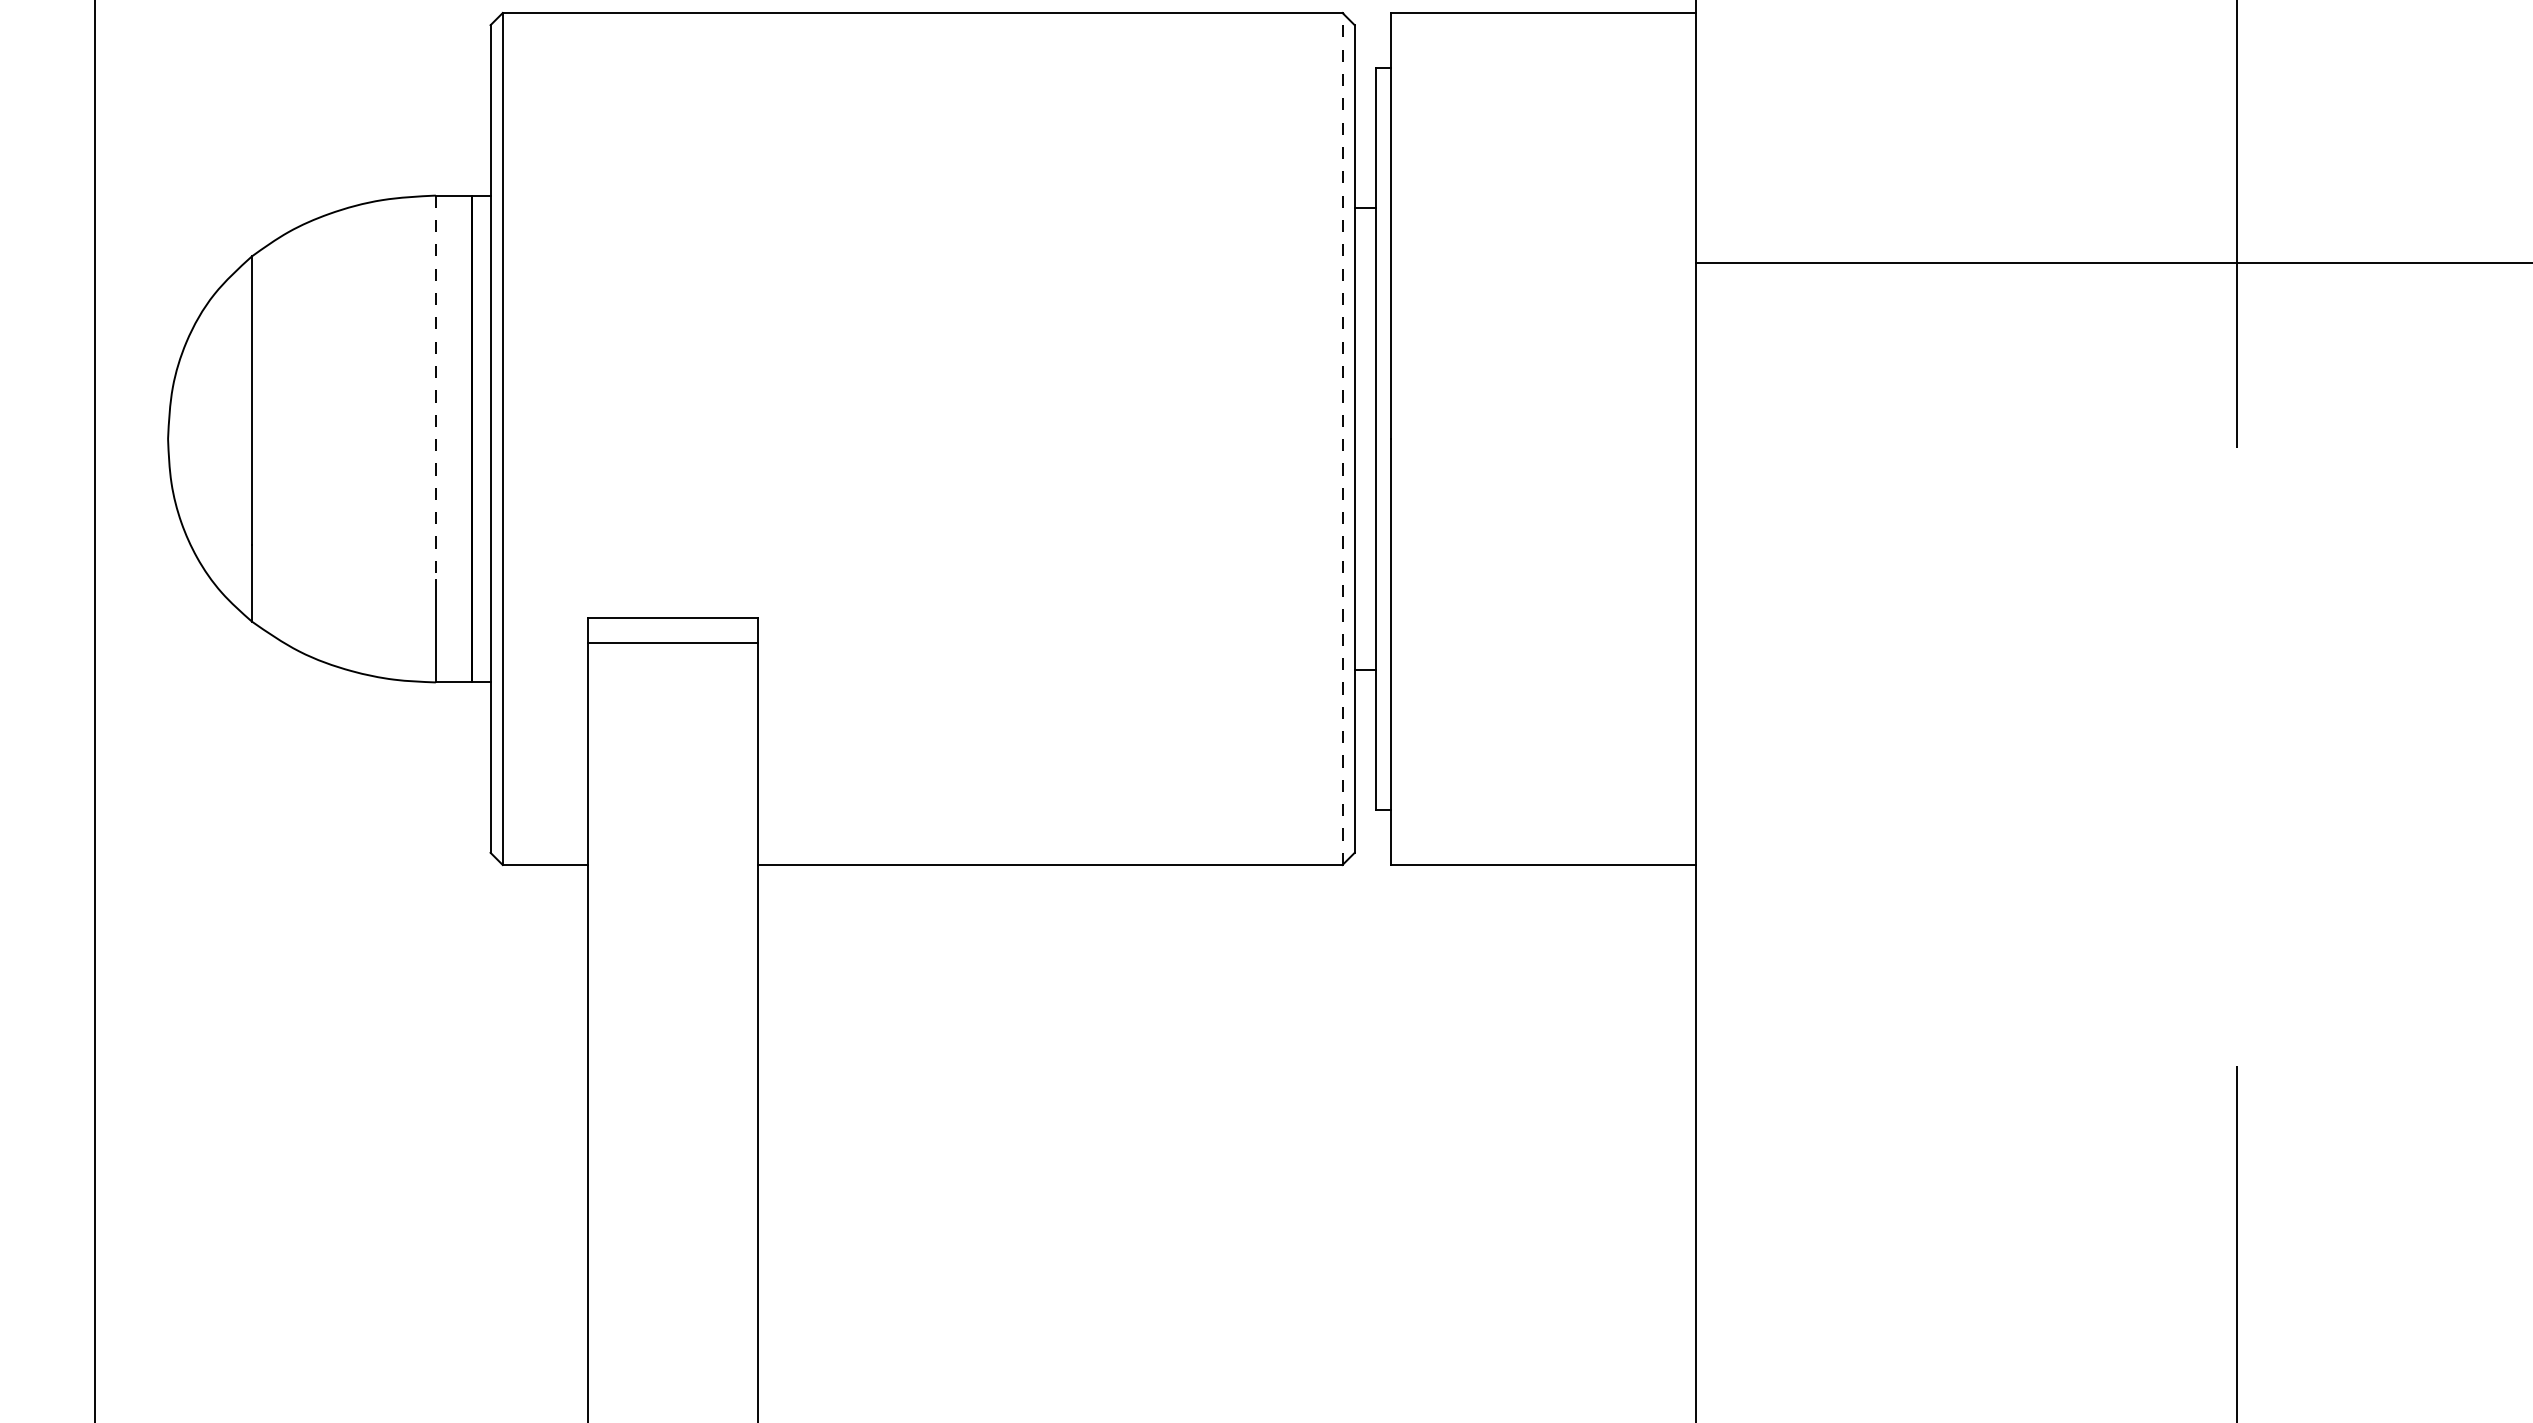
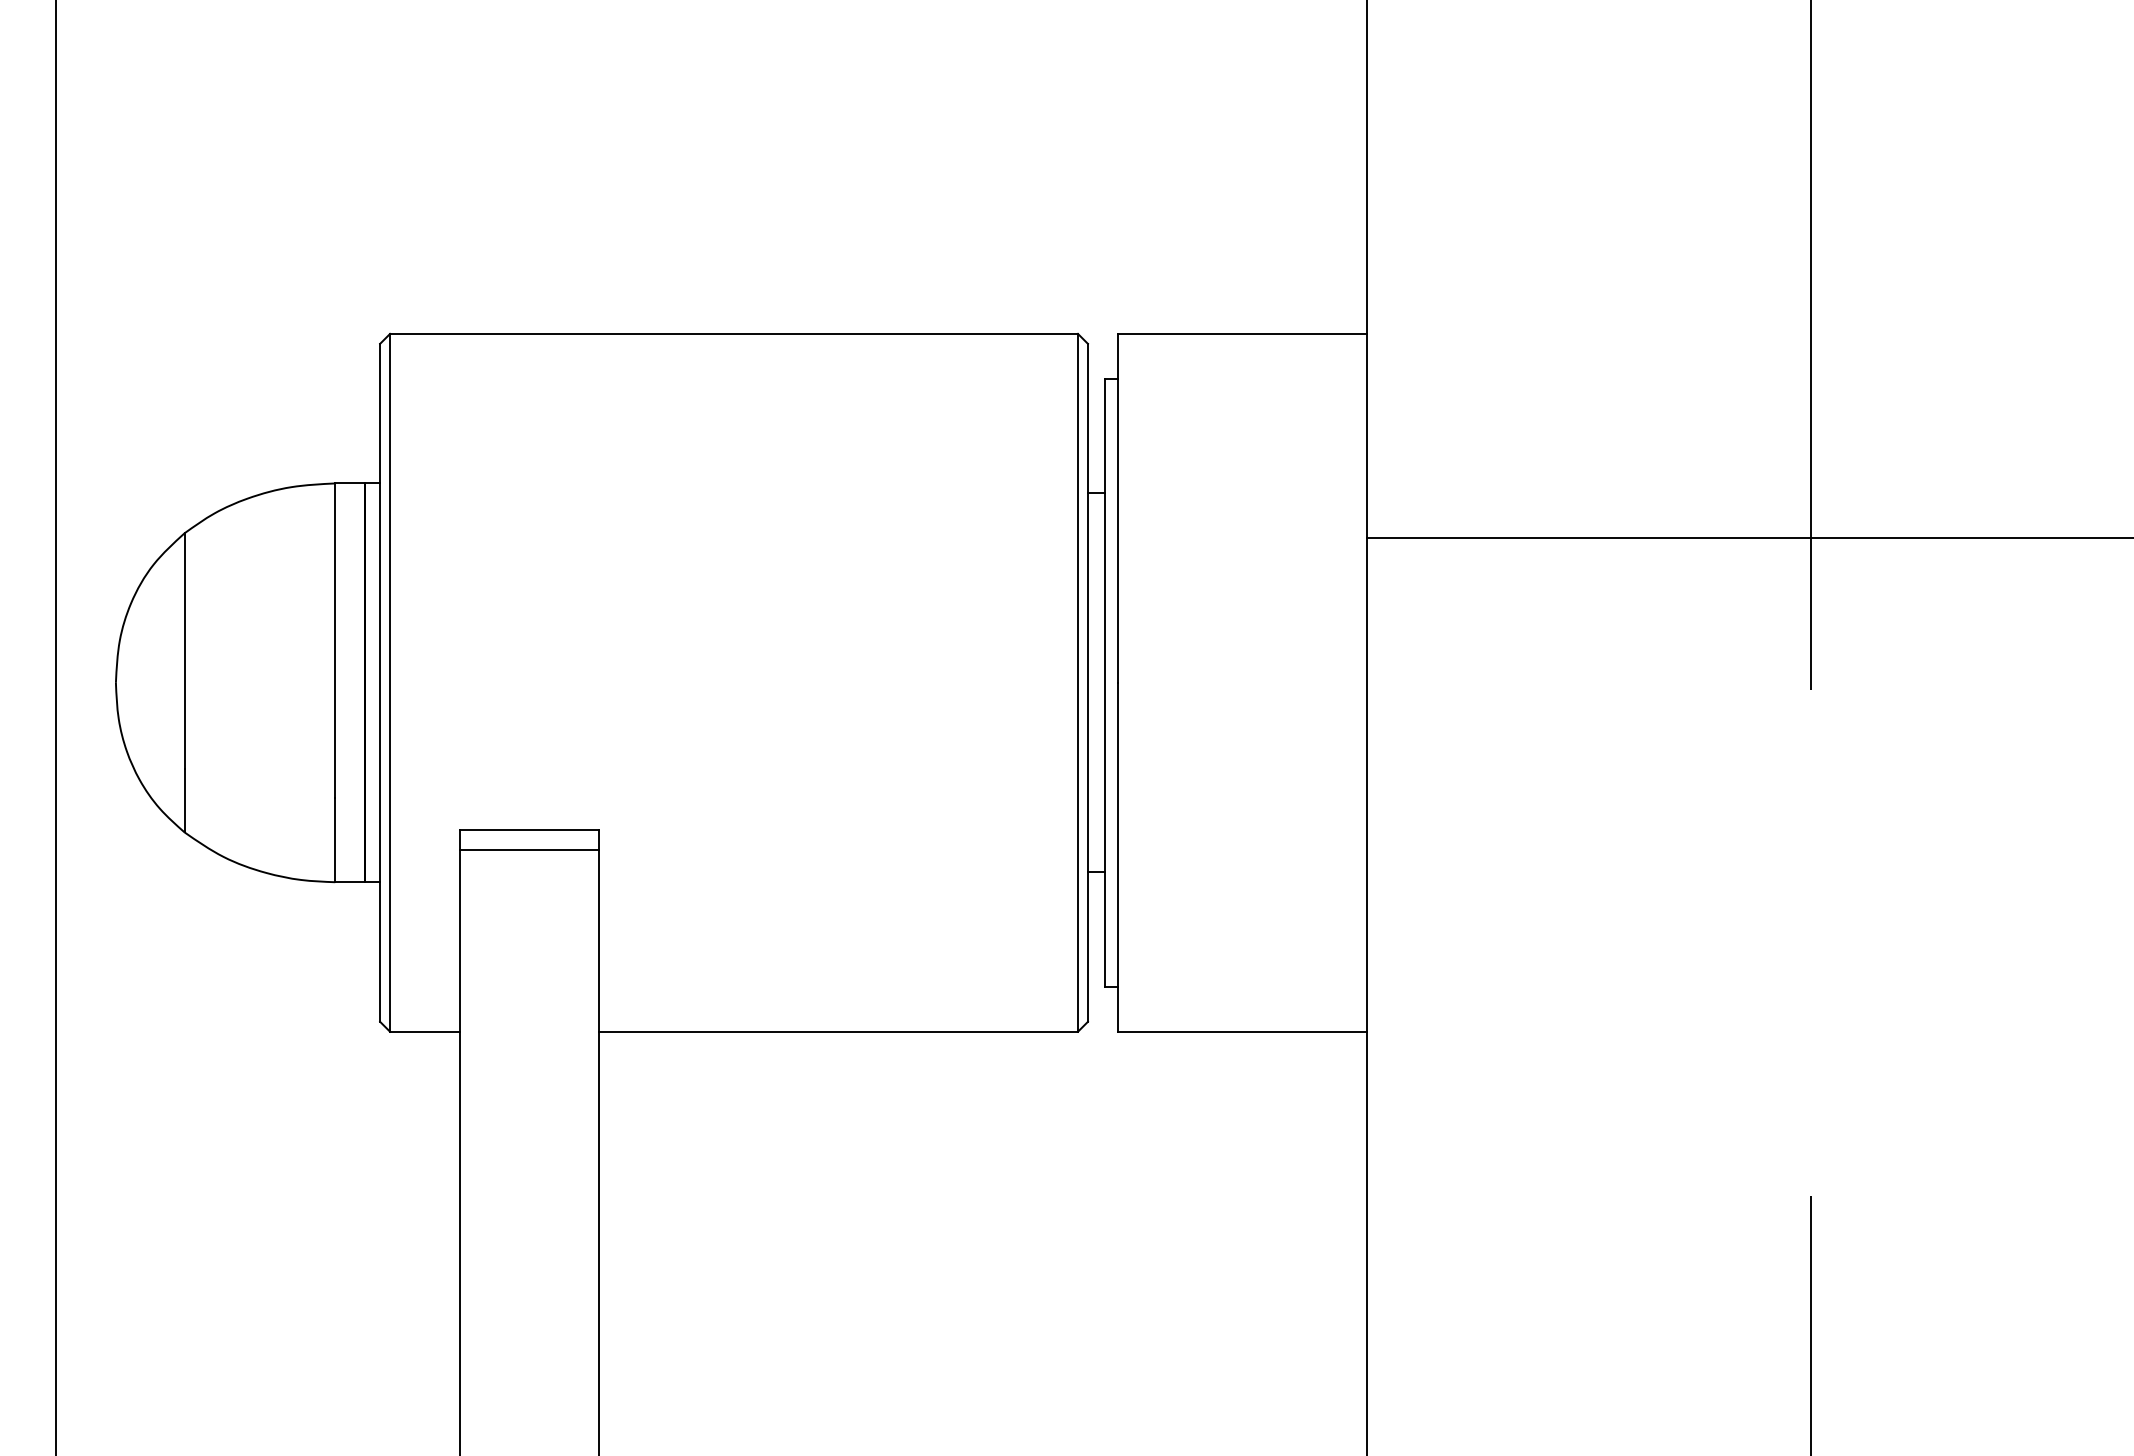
line: (436, 388) -> (335, 641), dashed -> solid
line: (1343, 438) -> (1078, 682), dashed -> solid

